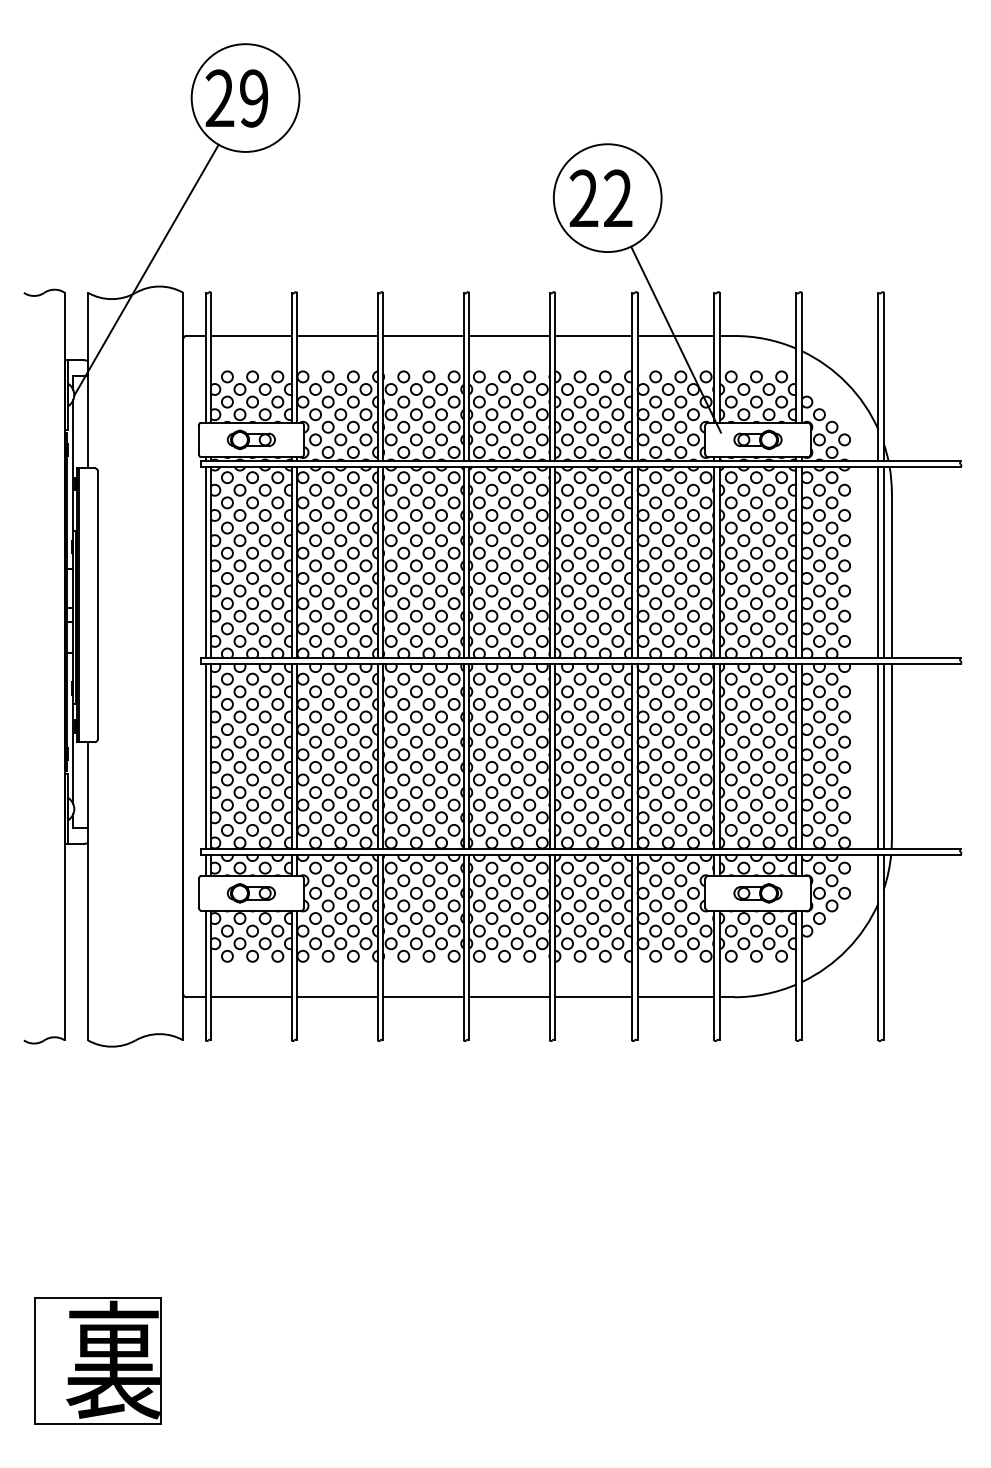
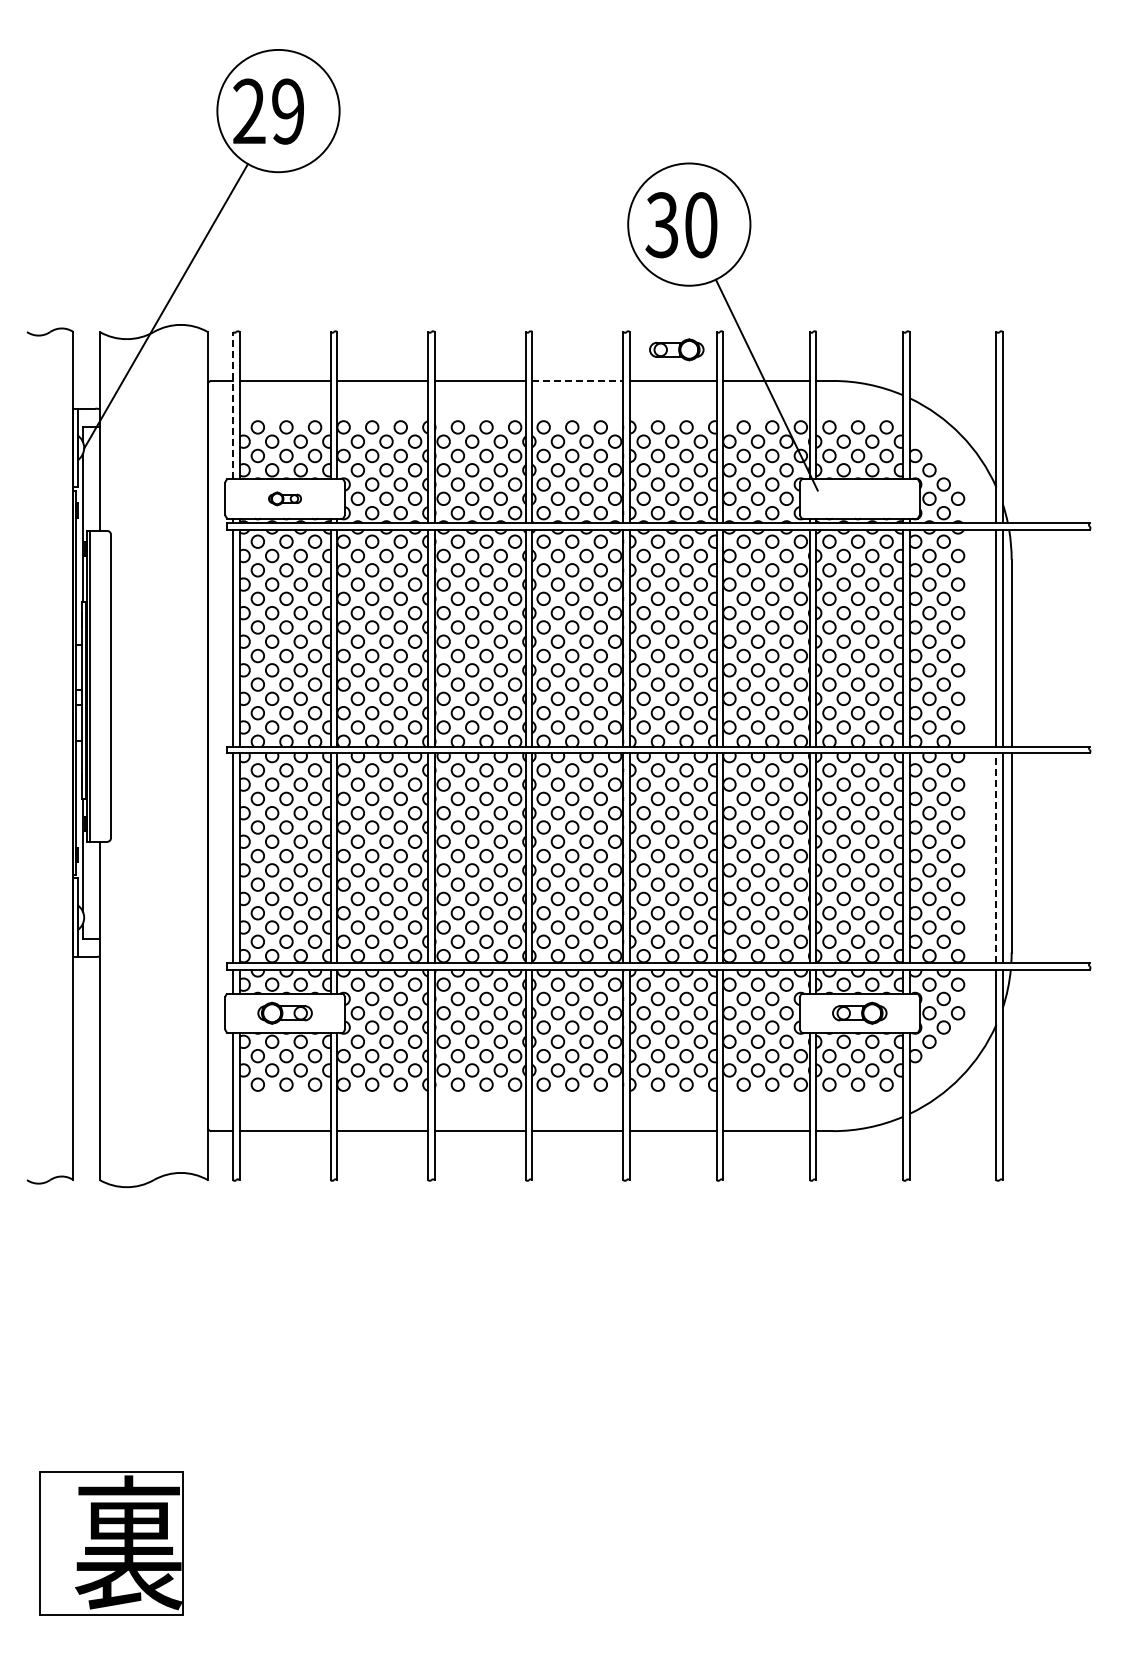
text: (600, 198) -> (681, 225), 22 -> 30
line: (509, 335) -> (577, 380), solid -> dashed
line: (205, 357) -> (233, 405), solid -> dashed
part: (250, 439) -> (284, 498), size x0.6
part: (757, 439) -> (676, 349), moved
line: (878, 756) -> (996, 857), solid -> dashed

